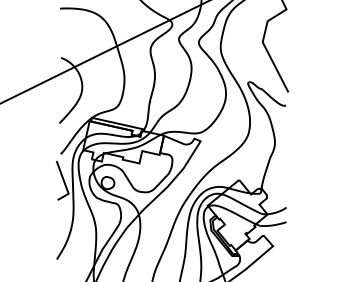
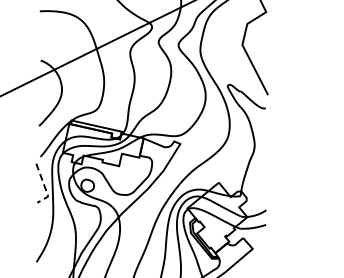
line: (65, 184) -> (45, 187), solid -> dashed

